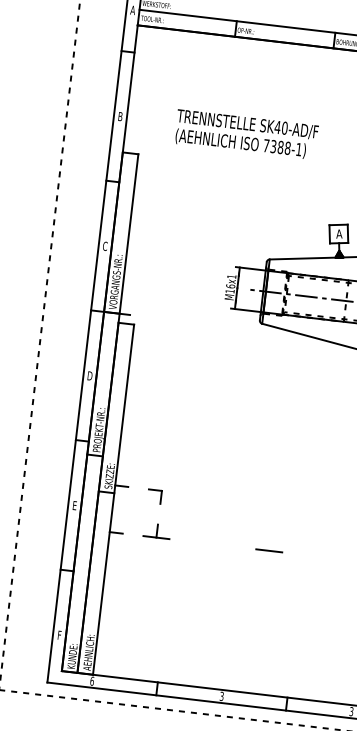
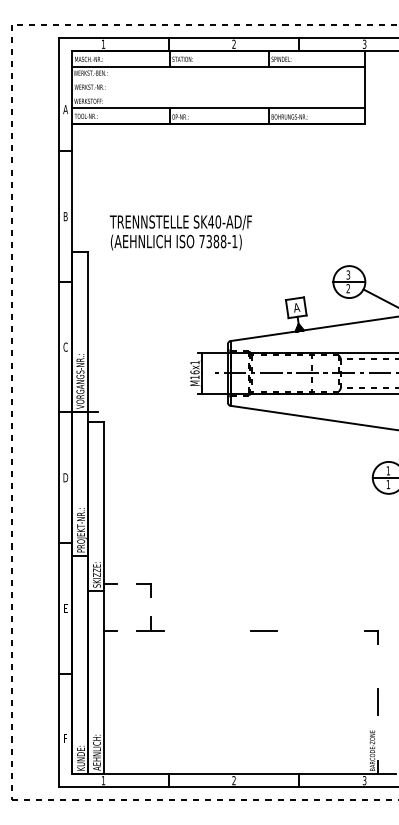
text: (246, 134) -> (180, 232), moved
text: (92, 681) -> (103, 780), 6 -> 1
text: (221, 697) -> (233, 781), 3 -> 2

